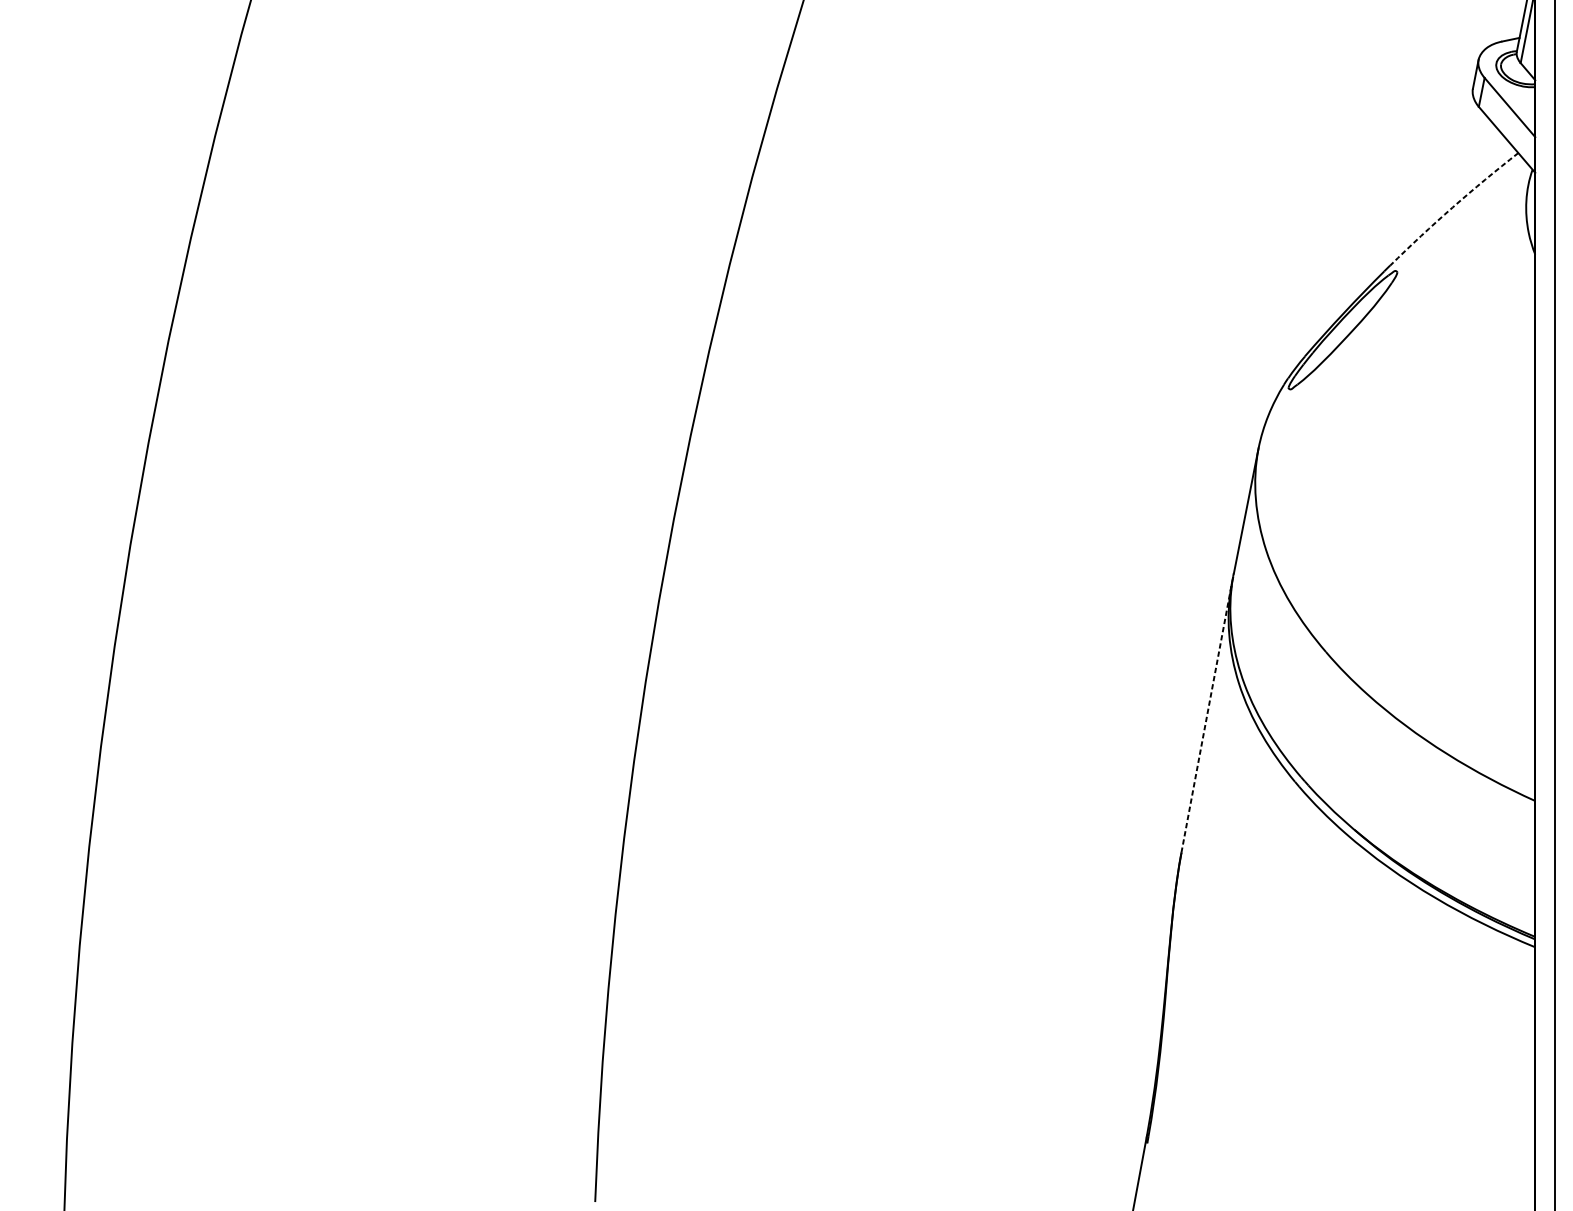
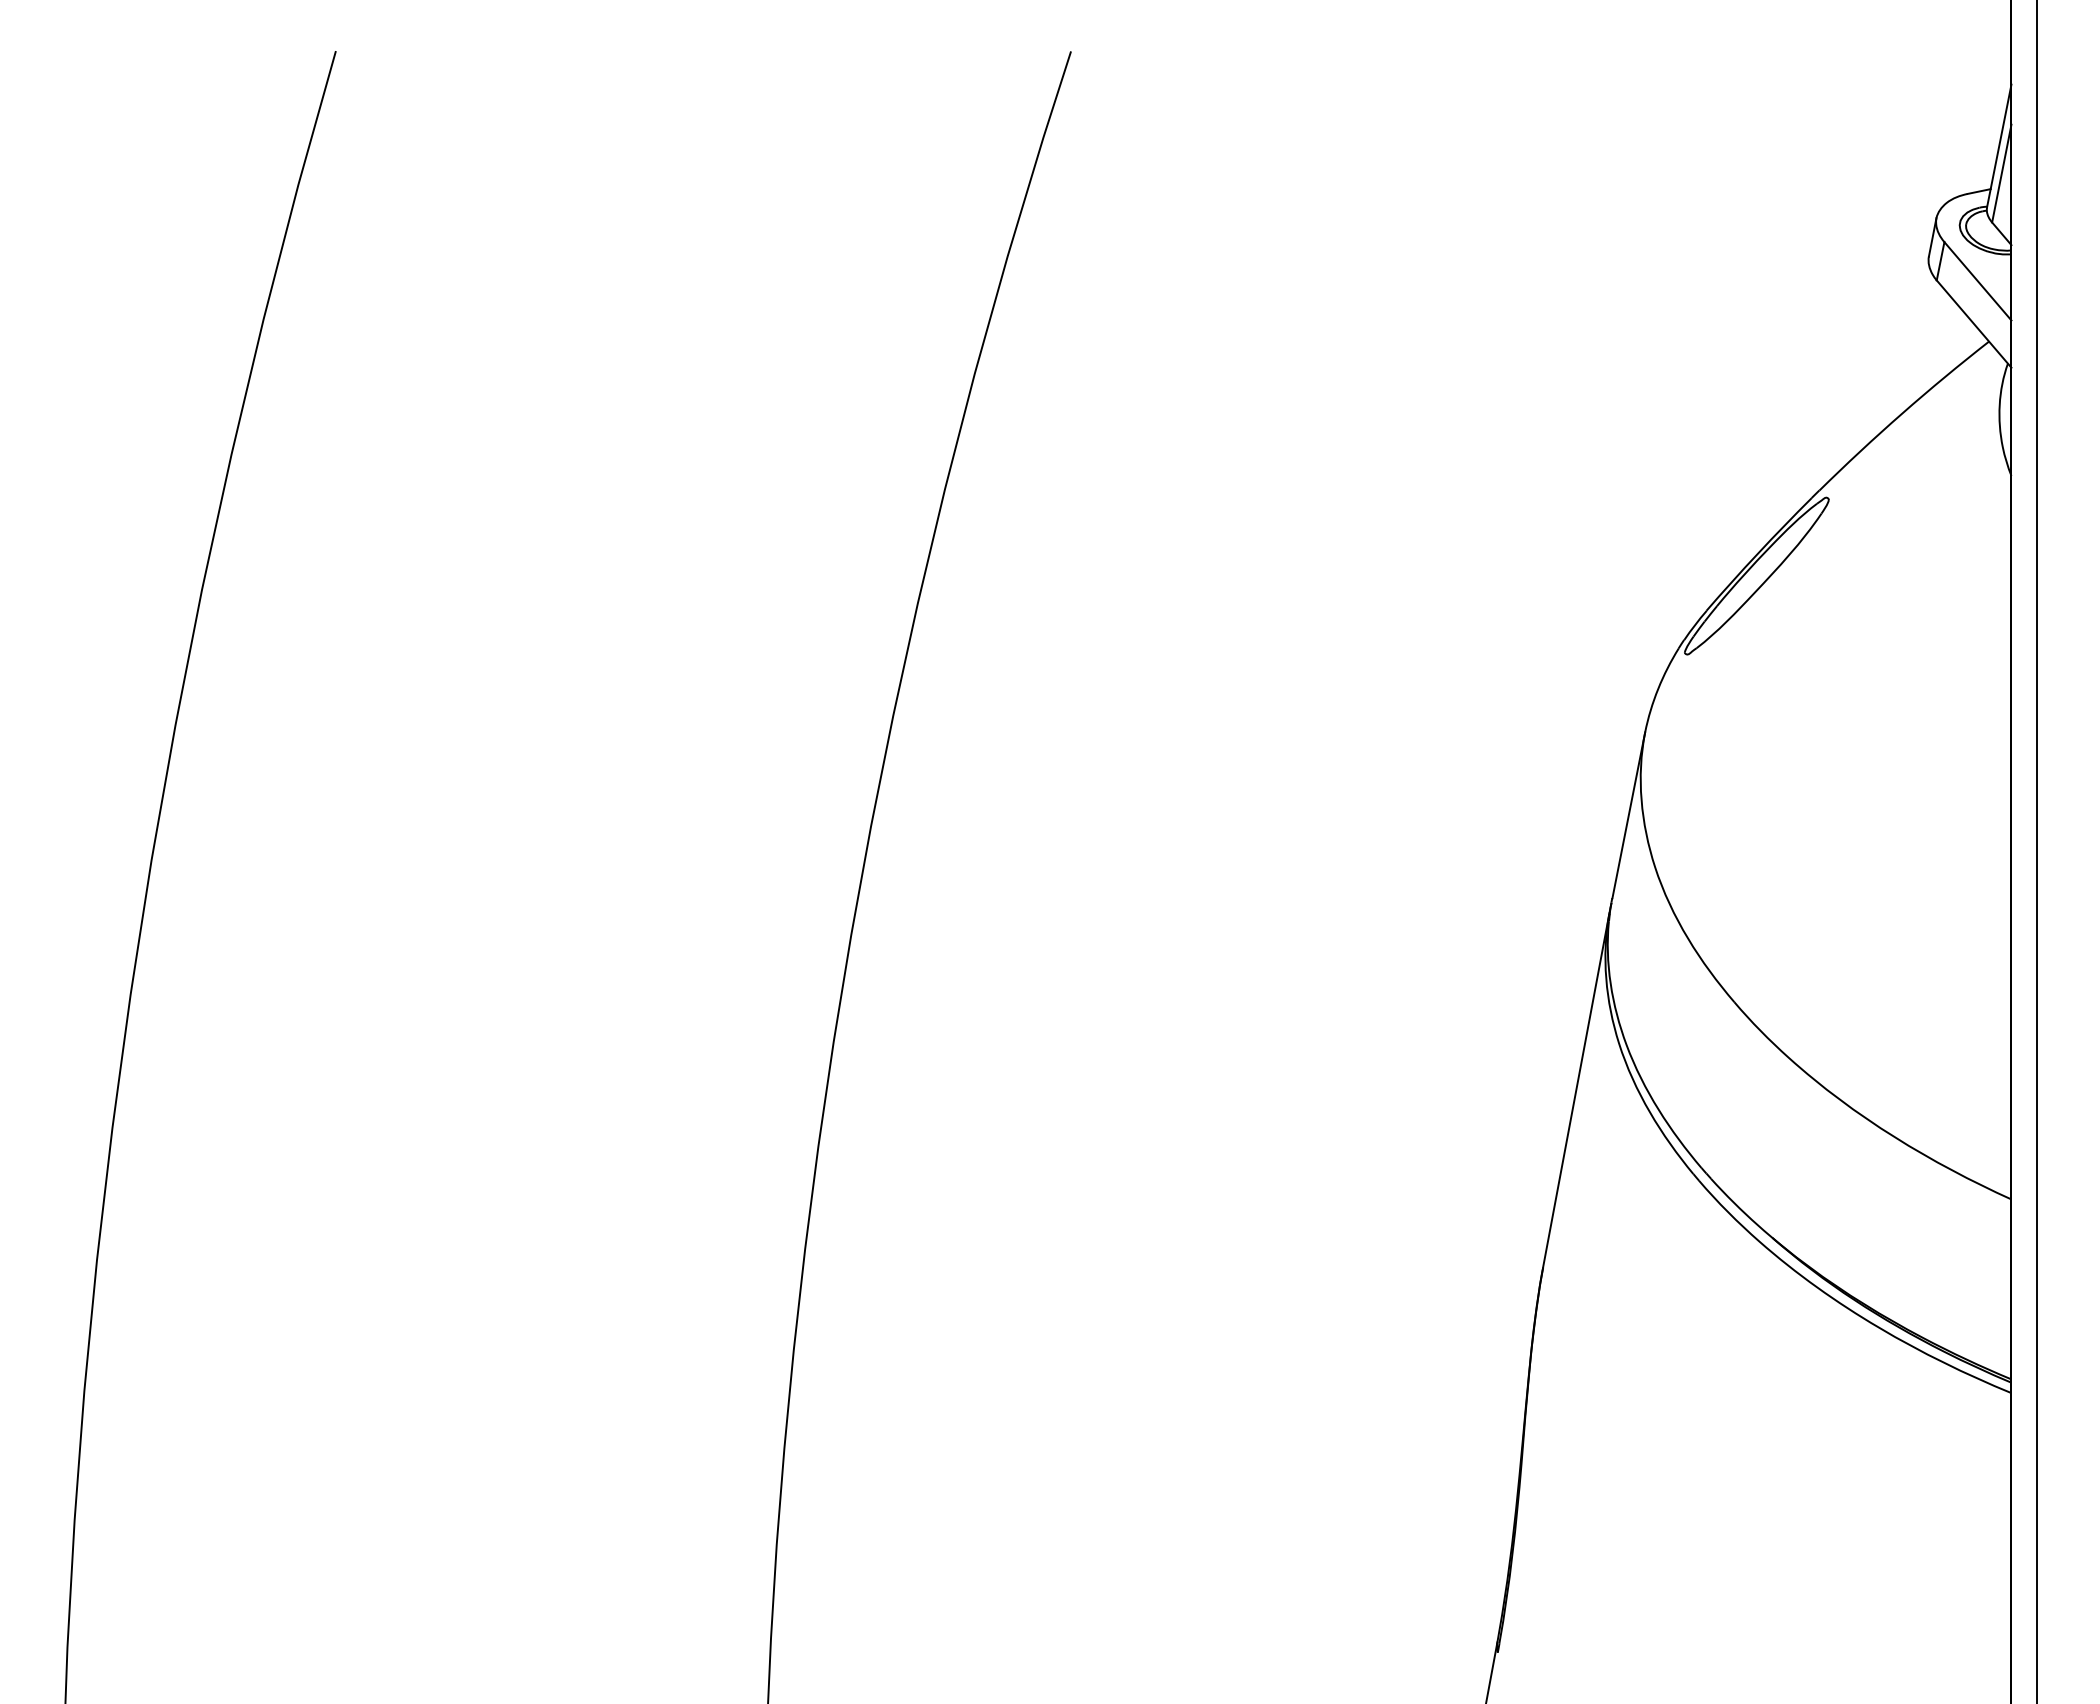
arc: (1452, 207) -> (1902, 413), dashed -> solid
line: (1206, 718) -> (1576, 1090), dashed -> solid

